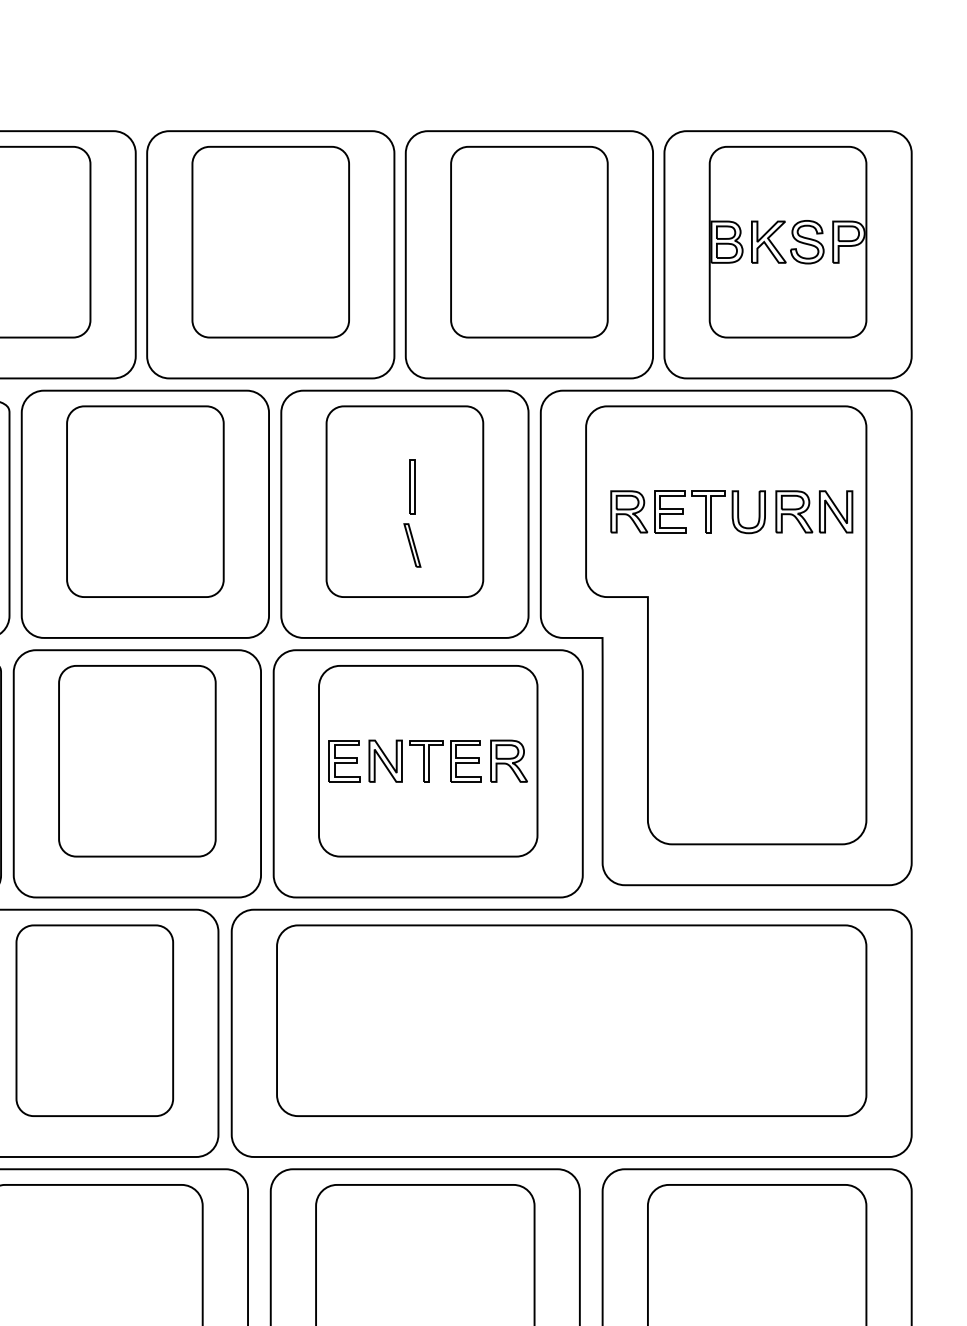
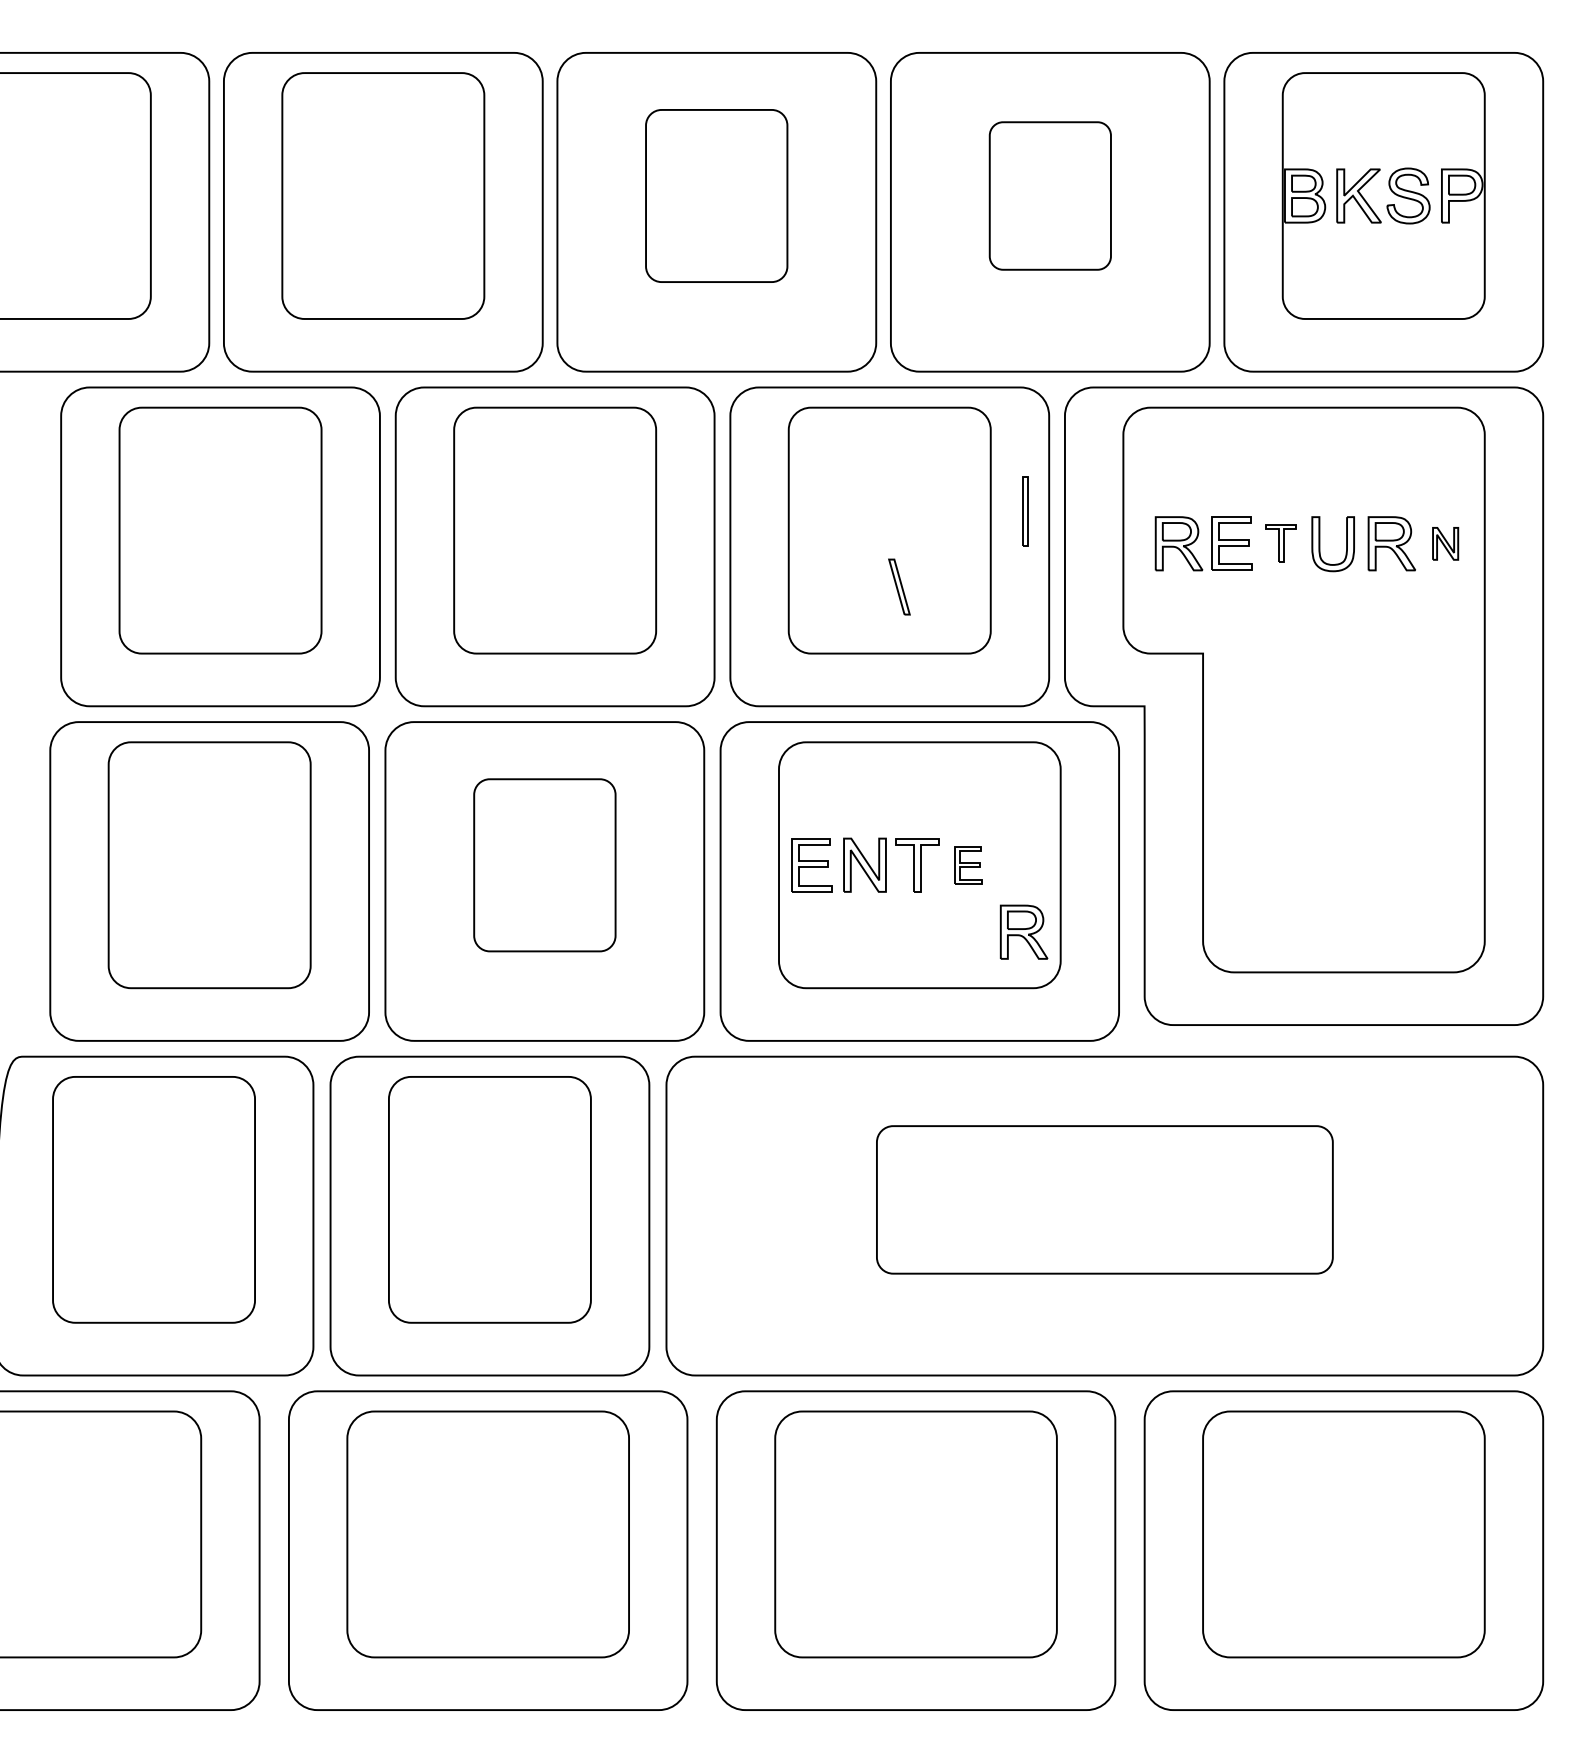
part: (270, 241) -> (716, 195), size x0.7
part: (529, 241) -> (1050, 195), size x0.6
part: (412, 486) -> (1025, 511), moved
part: (707, 511) -> (1280, 543), size x0.7
part: (835, 511) -> (1445, 543), size x0.6
part: (508, 760) -> (1023, 931), moved
part: (137, 761) -> (544, 865), size x0.7
part: (465, 761) -> (968, 865), size x0.7
part: (571, 1020) -> (1104, 1199), size x0.6

